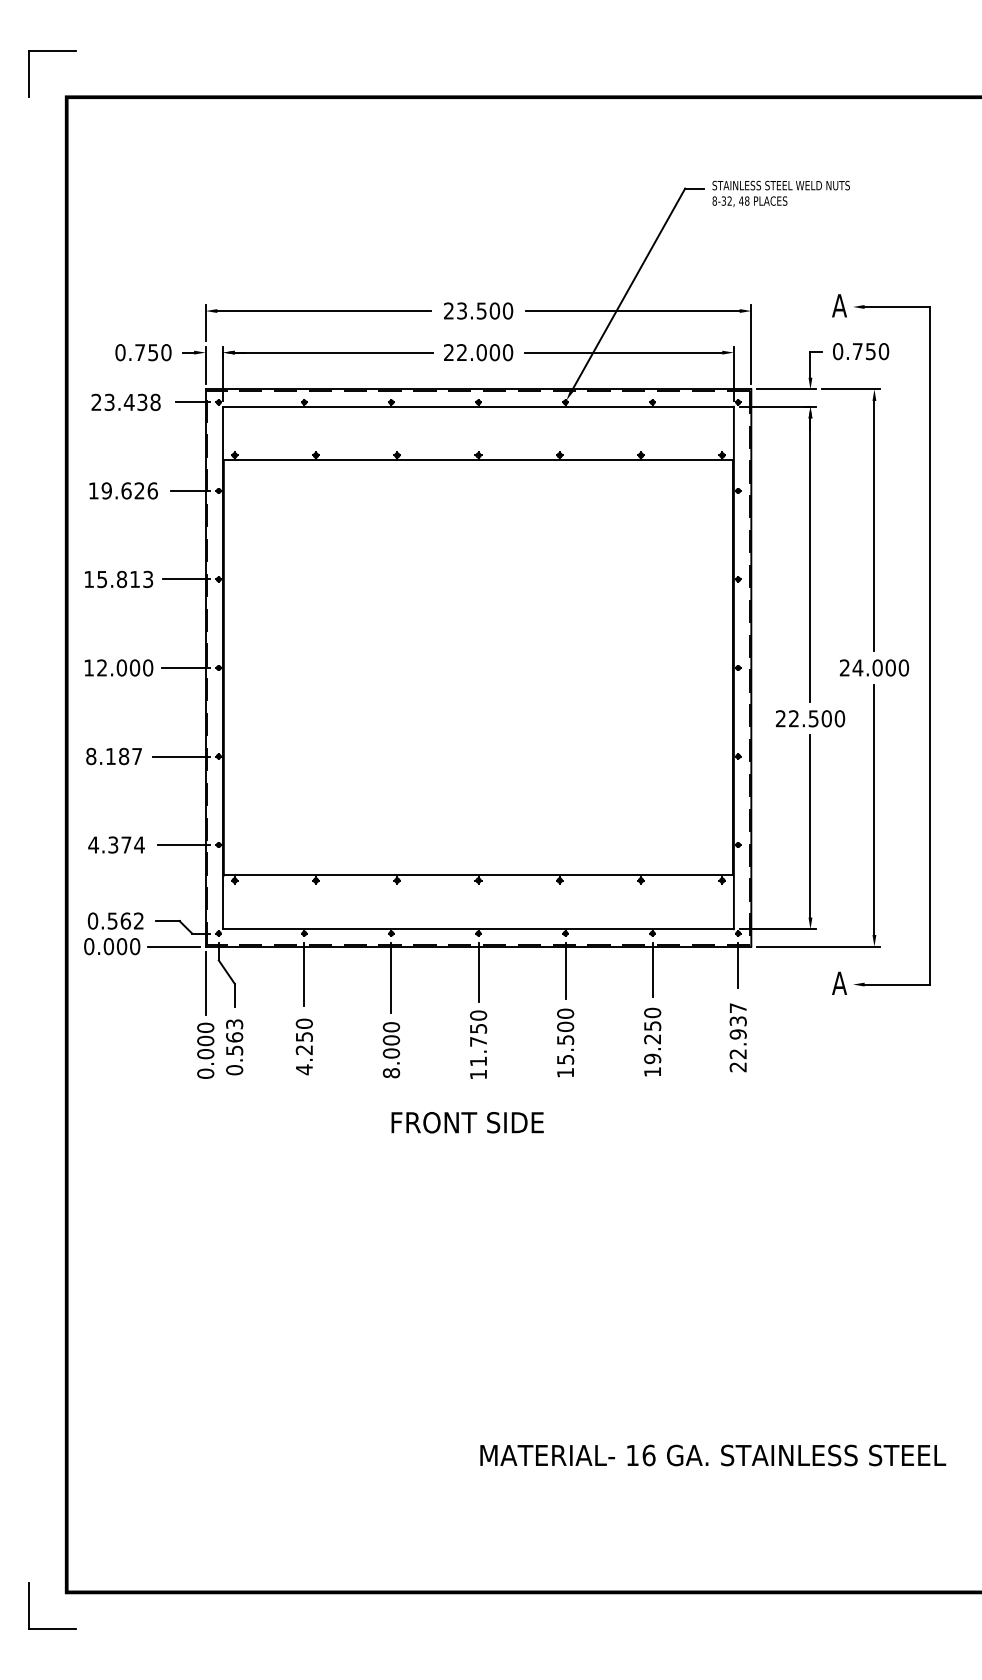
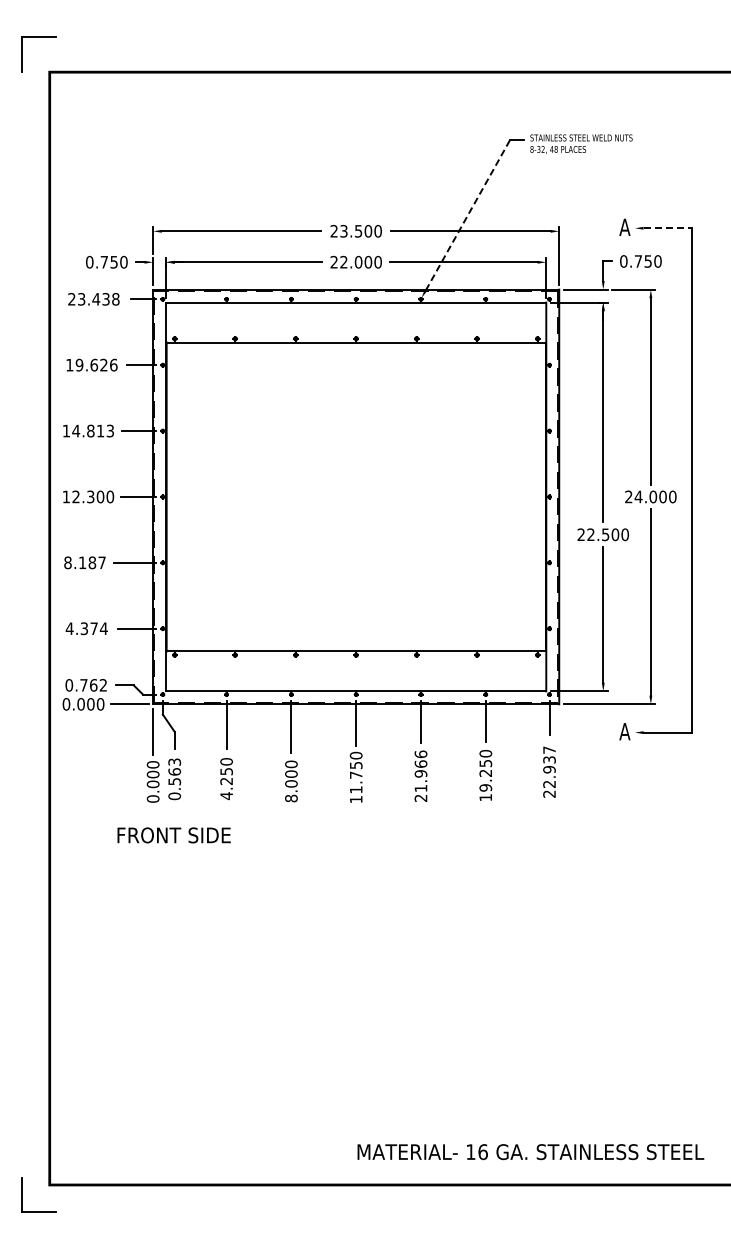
line: (629, 288) -> (468, 214), solid -> dashed
line: (898, 307) -> (668, 228), solid -> dashed
text: (102, 578) -> (76, 430), 15.813 -> 14.813
text: (121, 667) -> (90, 496), 12.000 -> 12.300
text: (112, 921) -> (83, 685), 0.562 -> 0.762
text: (564, 1042) -> (420, 775), 15.500 -> 21.966
text: (466, 1122) -> (173, 835), moved
text: (712, 1456) -> (530, 1152), moved

